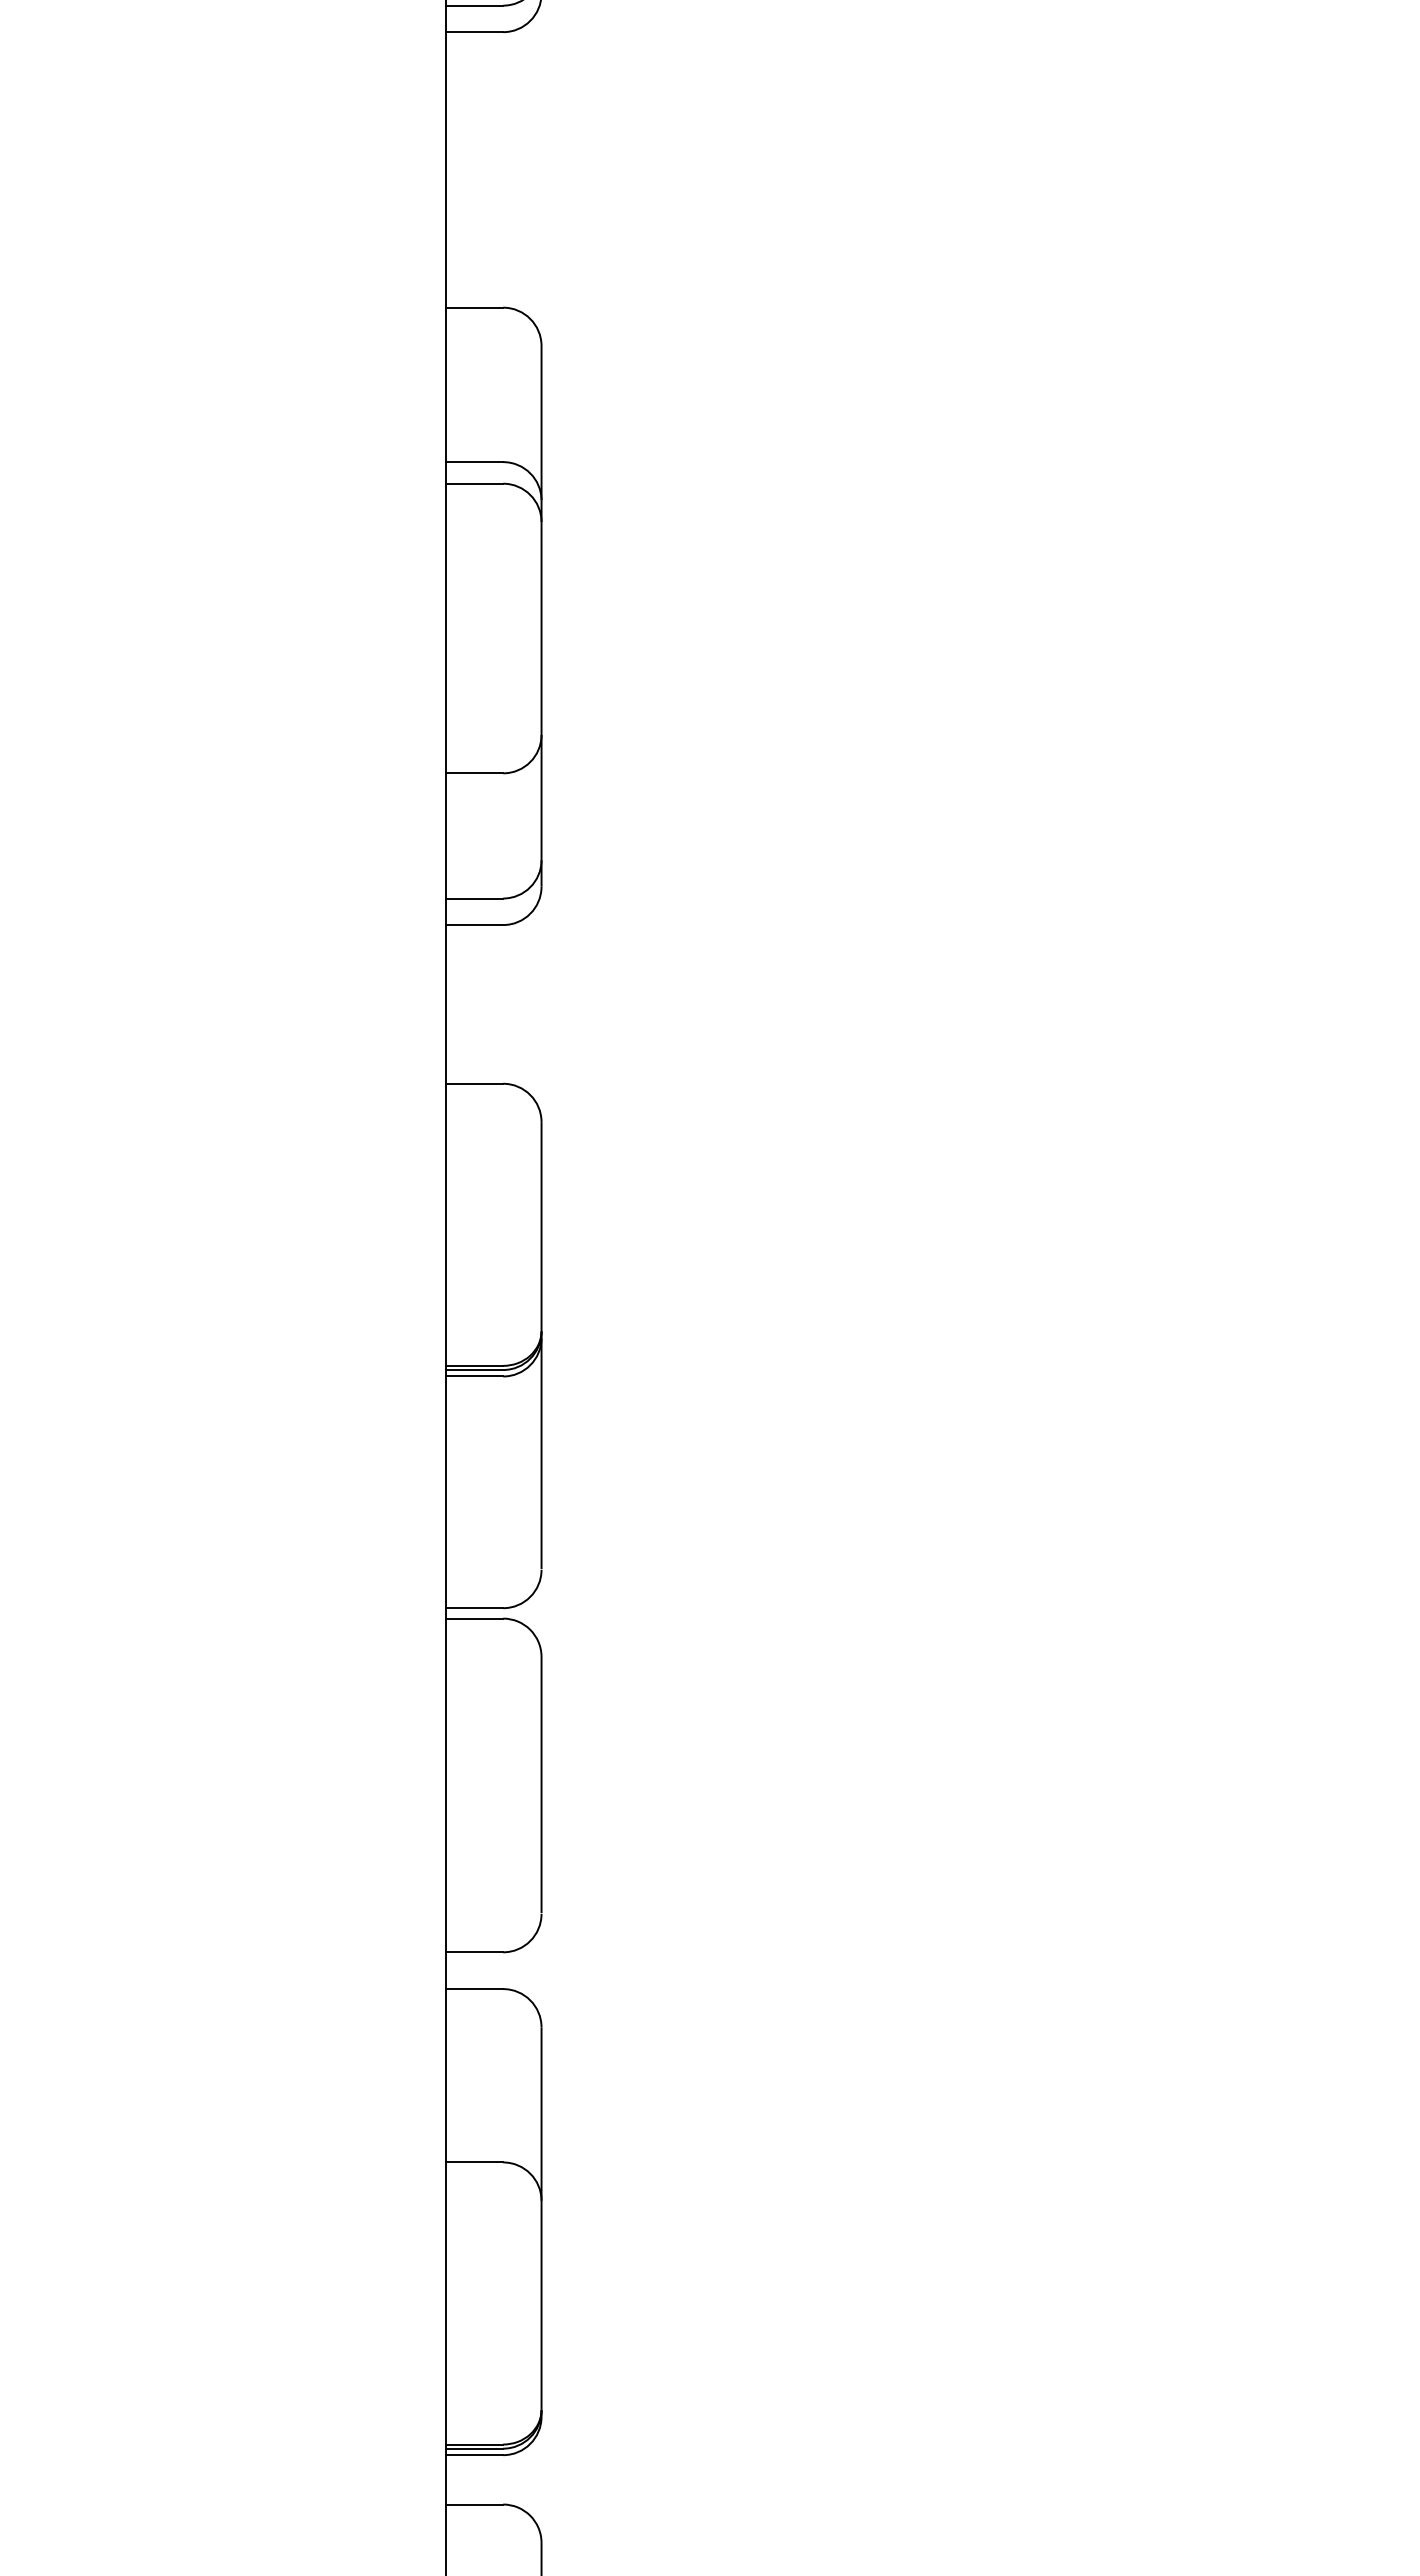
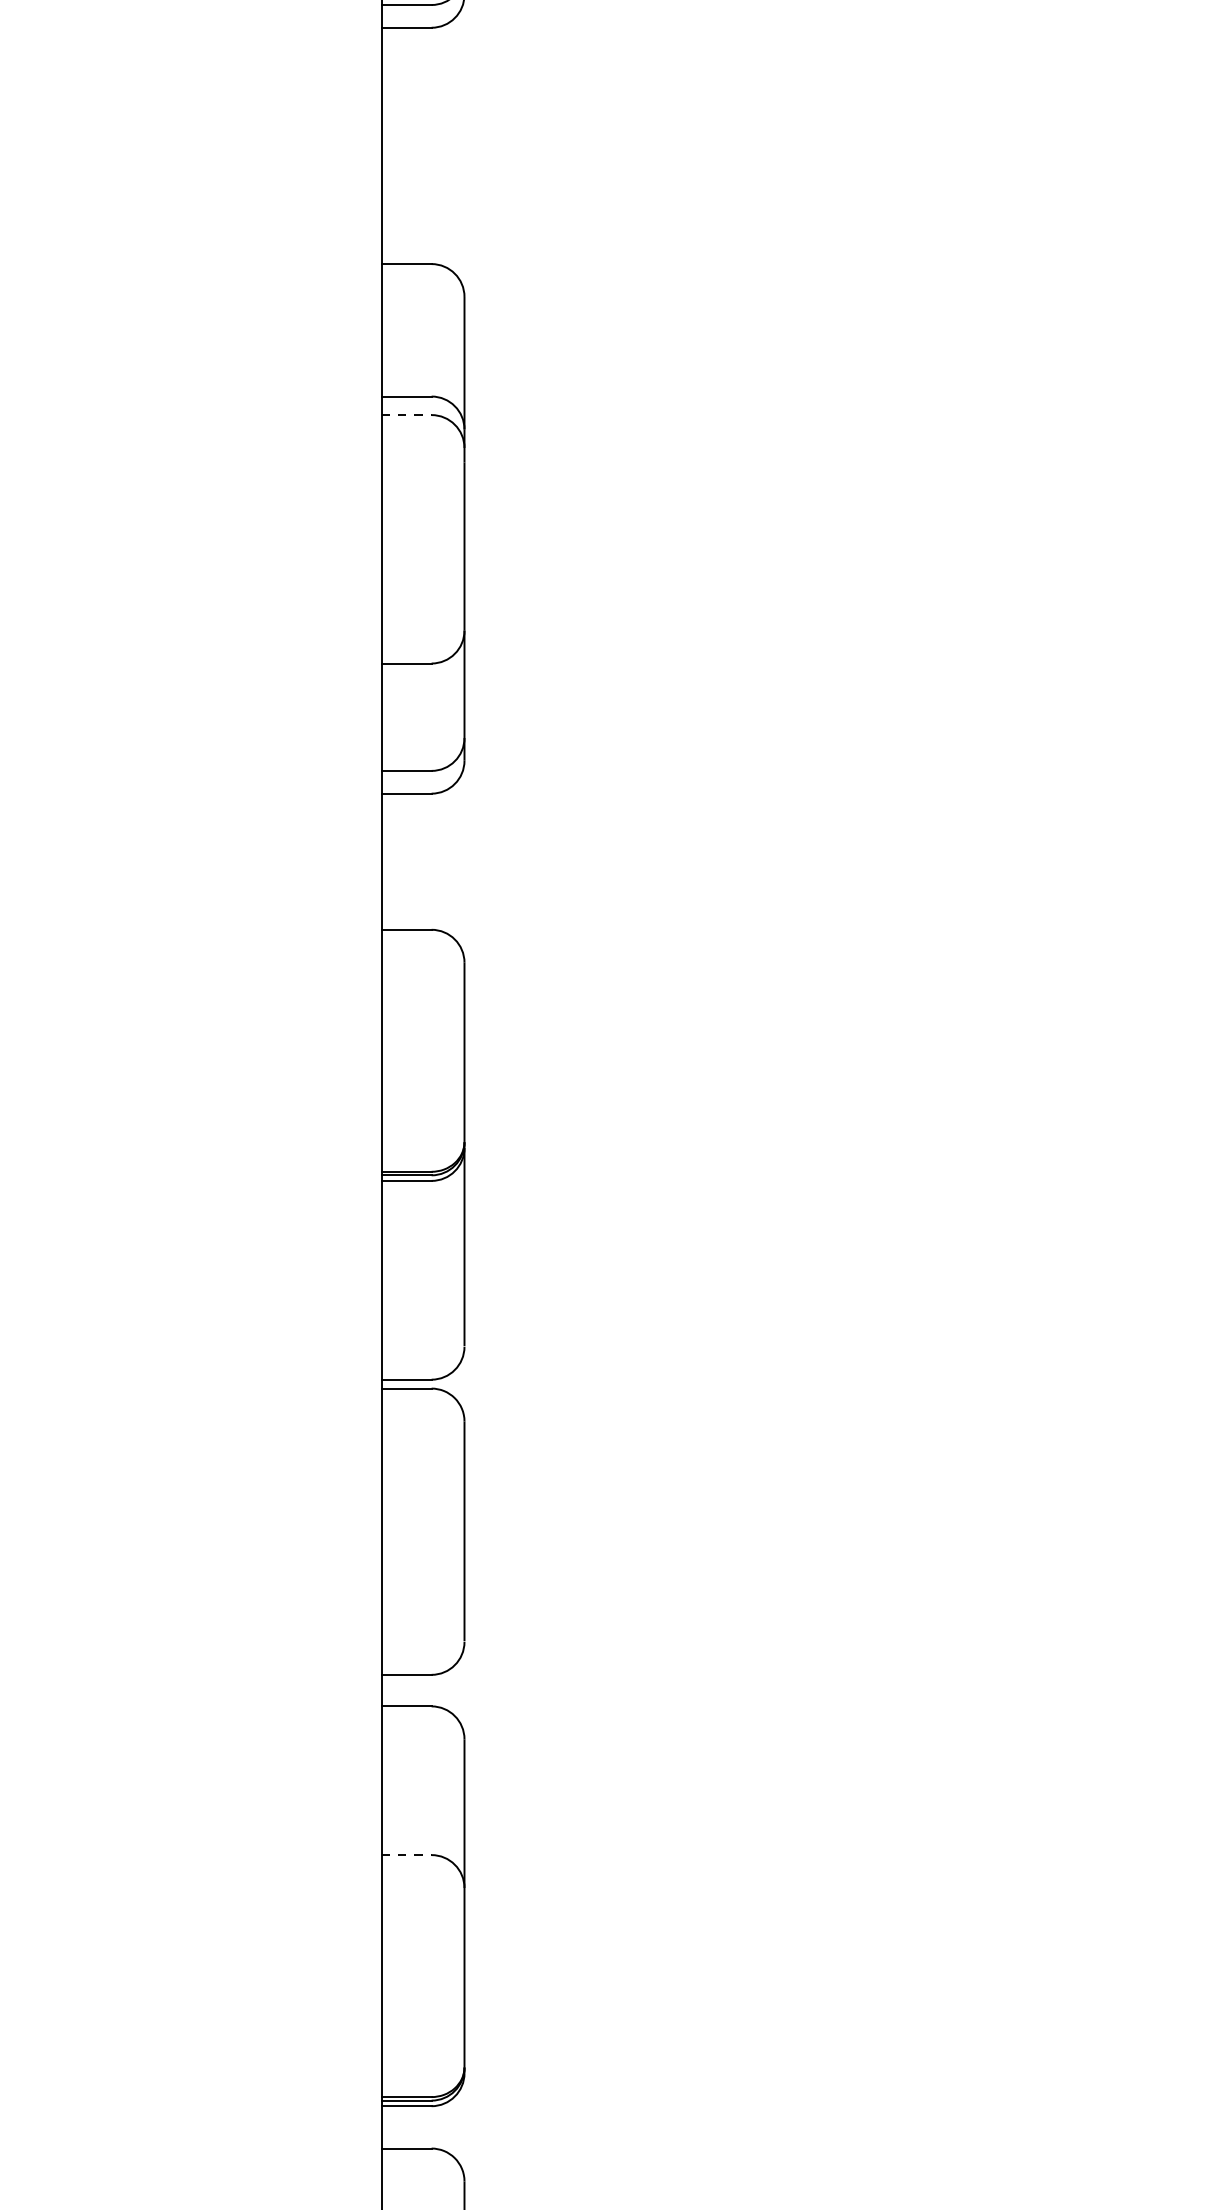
line: (474, 483) -> (406, 414), solid -> dashed
line: (474, 2162) -> (406, 1855), solid -> dashed

